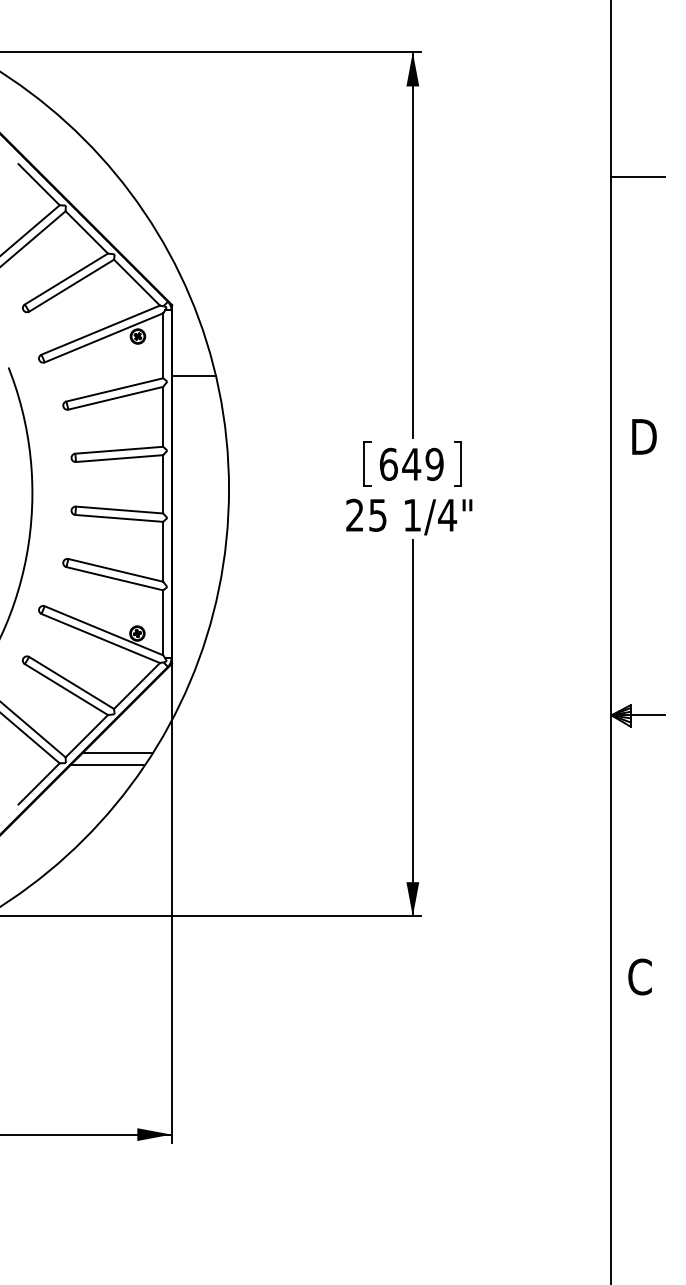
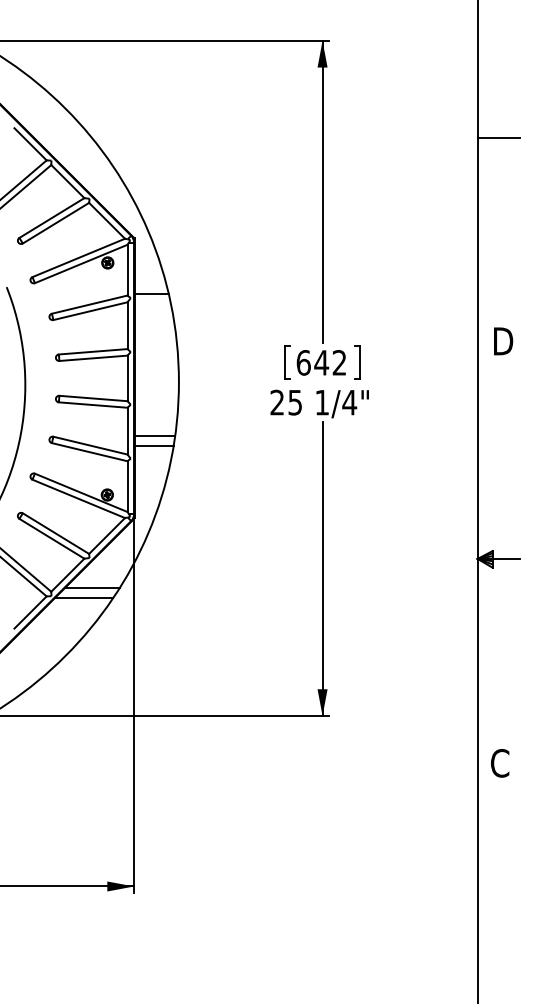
text: (434, 464) -> (339, 362), 649 -> 642
line: (198, 557) -> (155, 435), added
line: (197, 570) -> (154, 445), added

